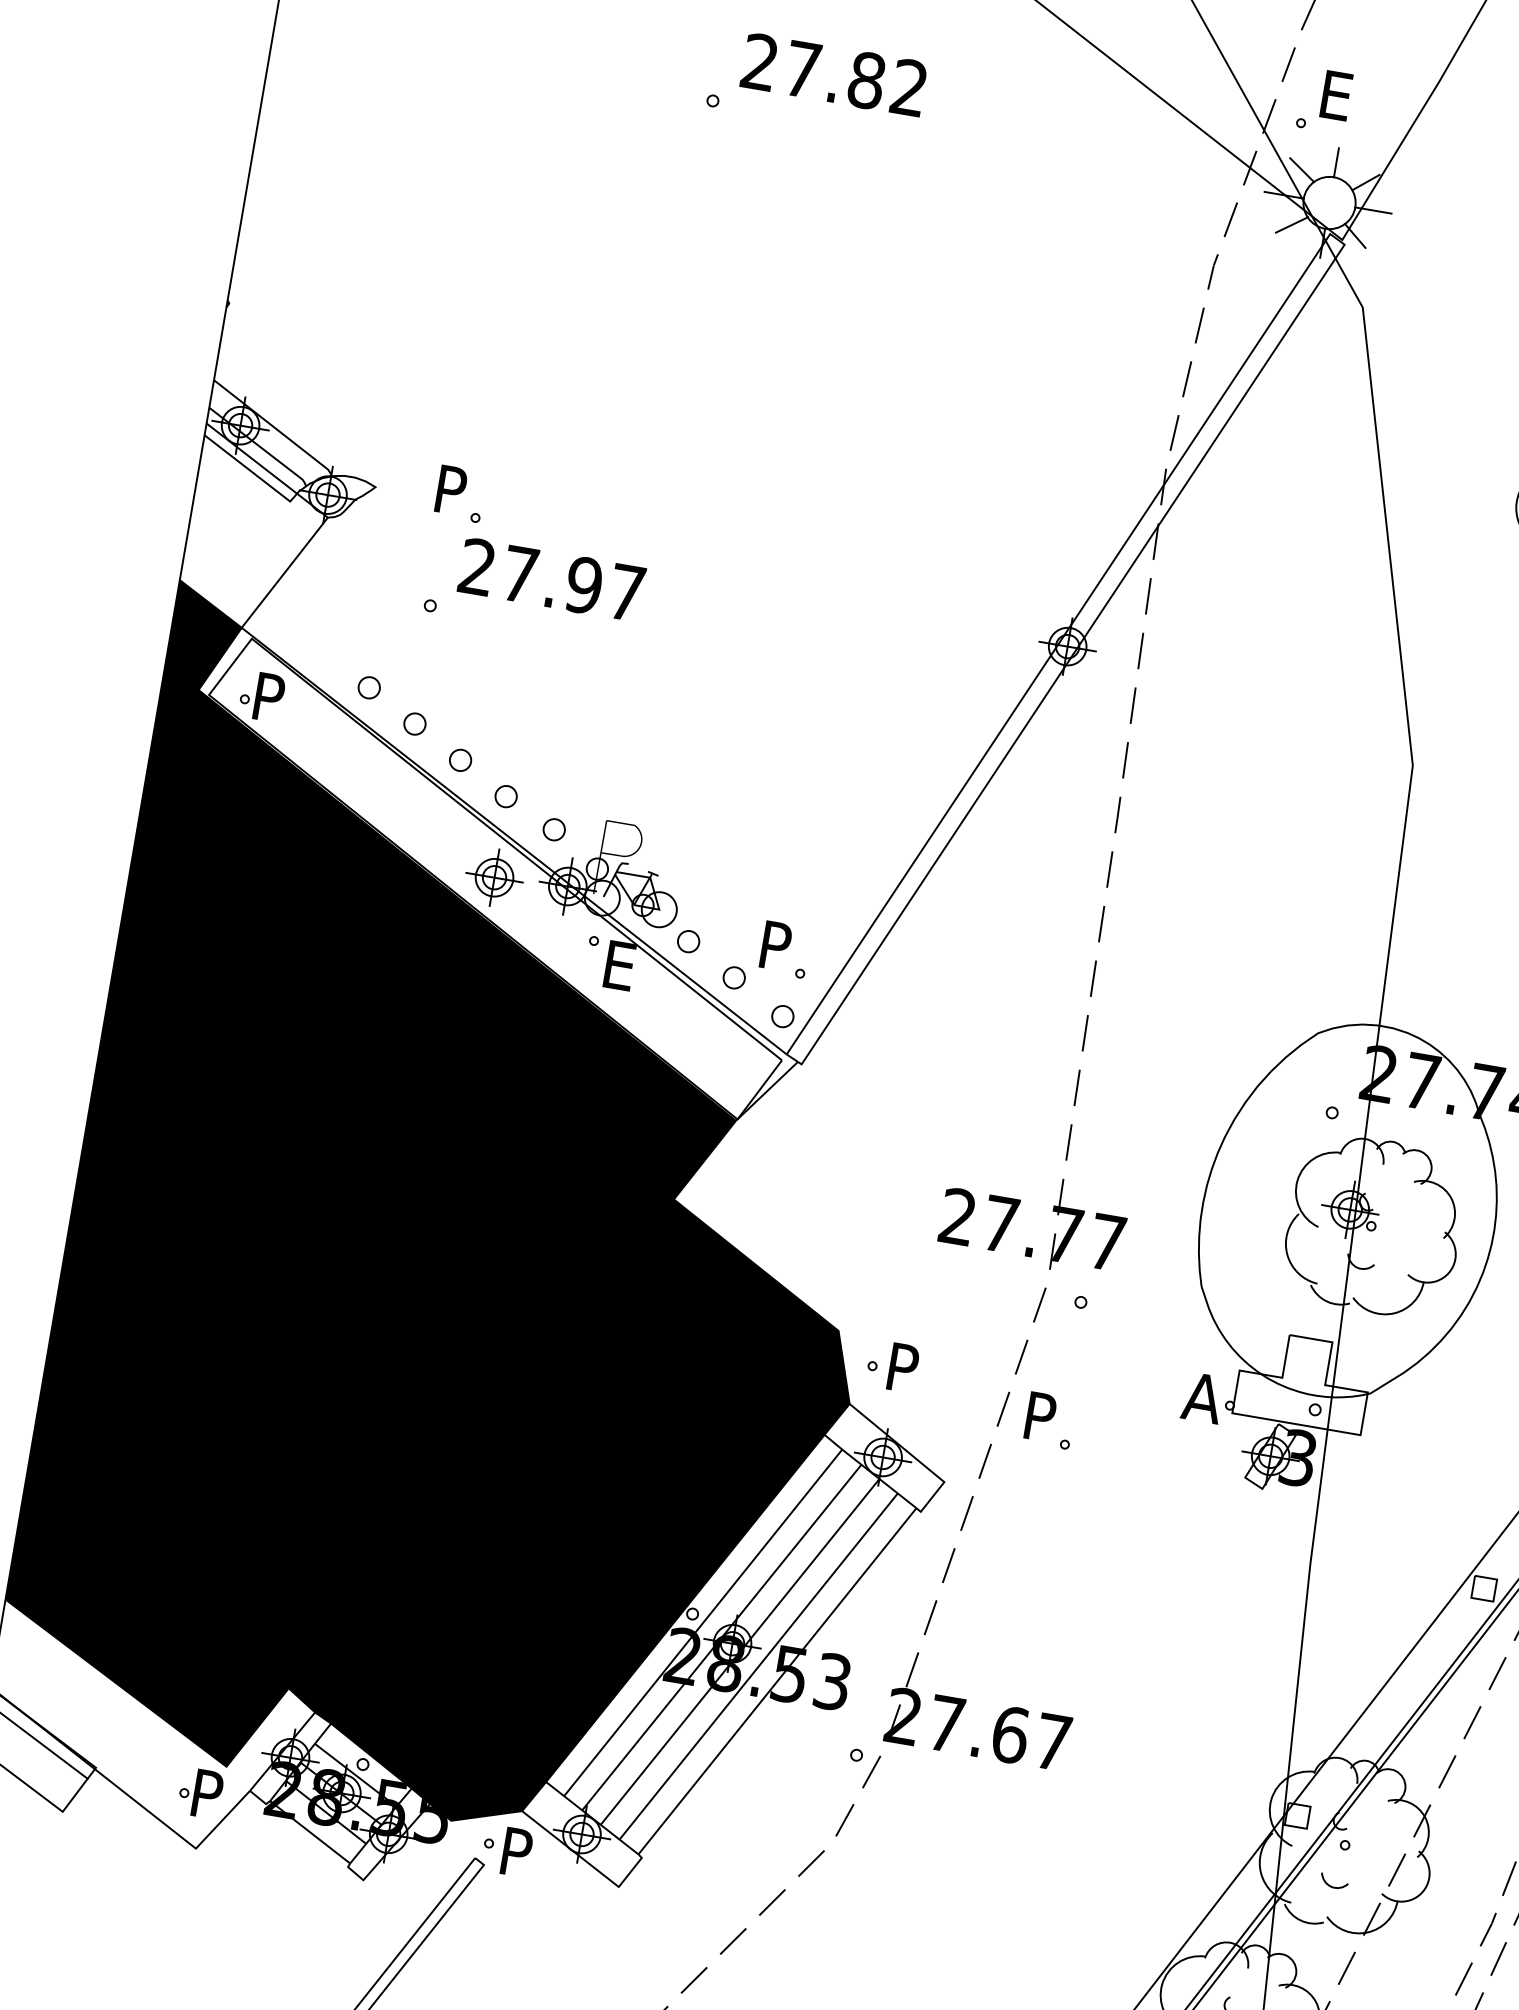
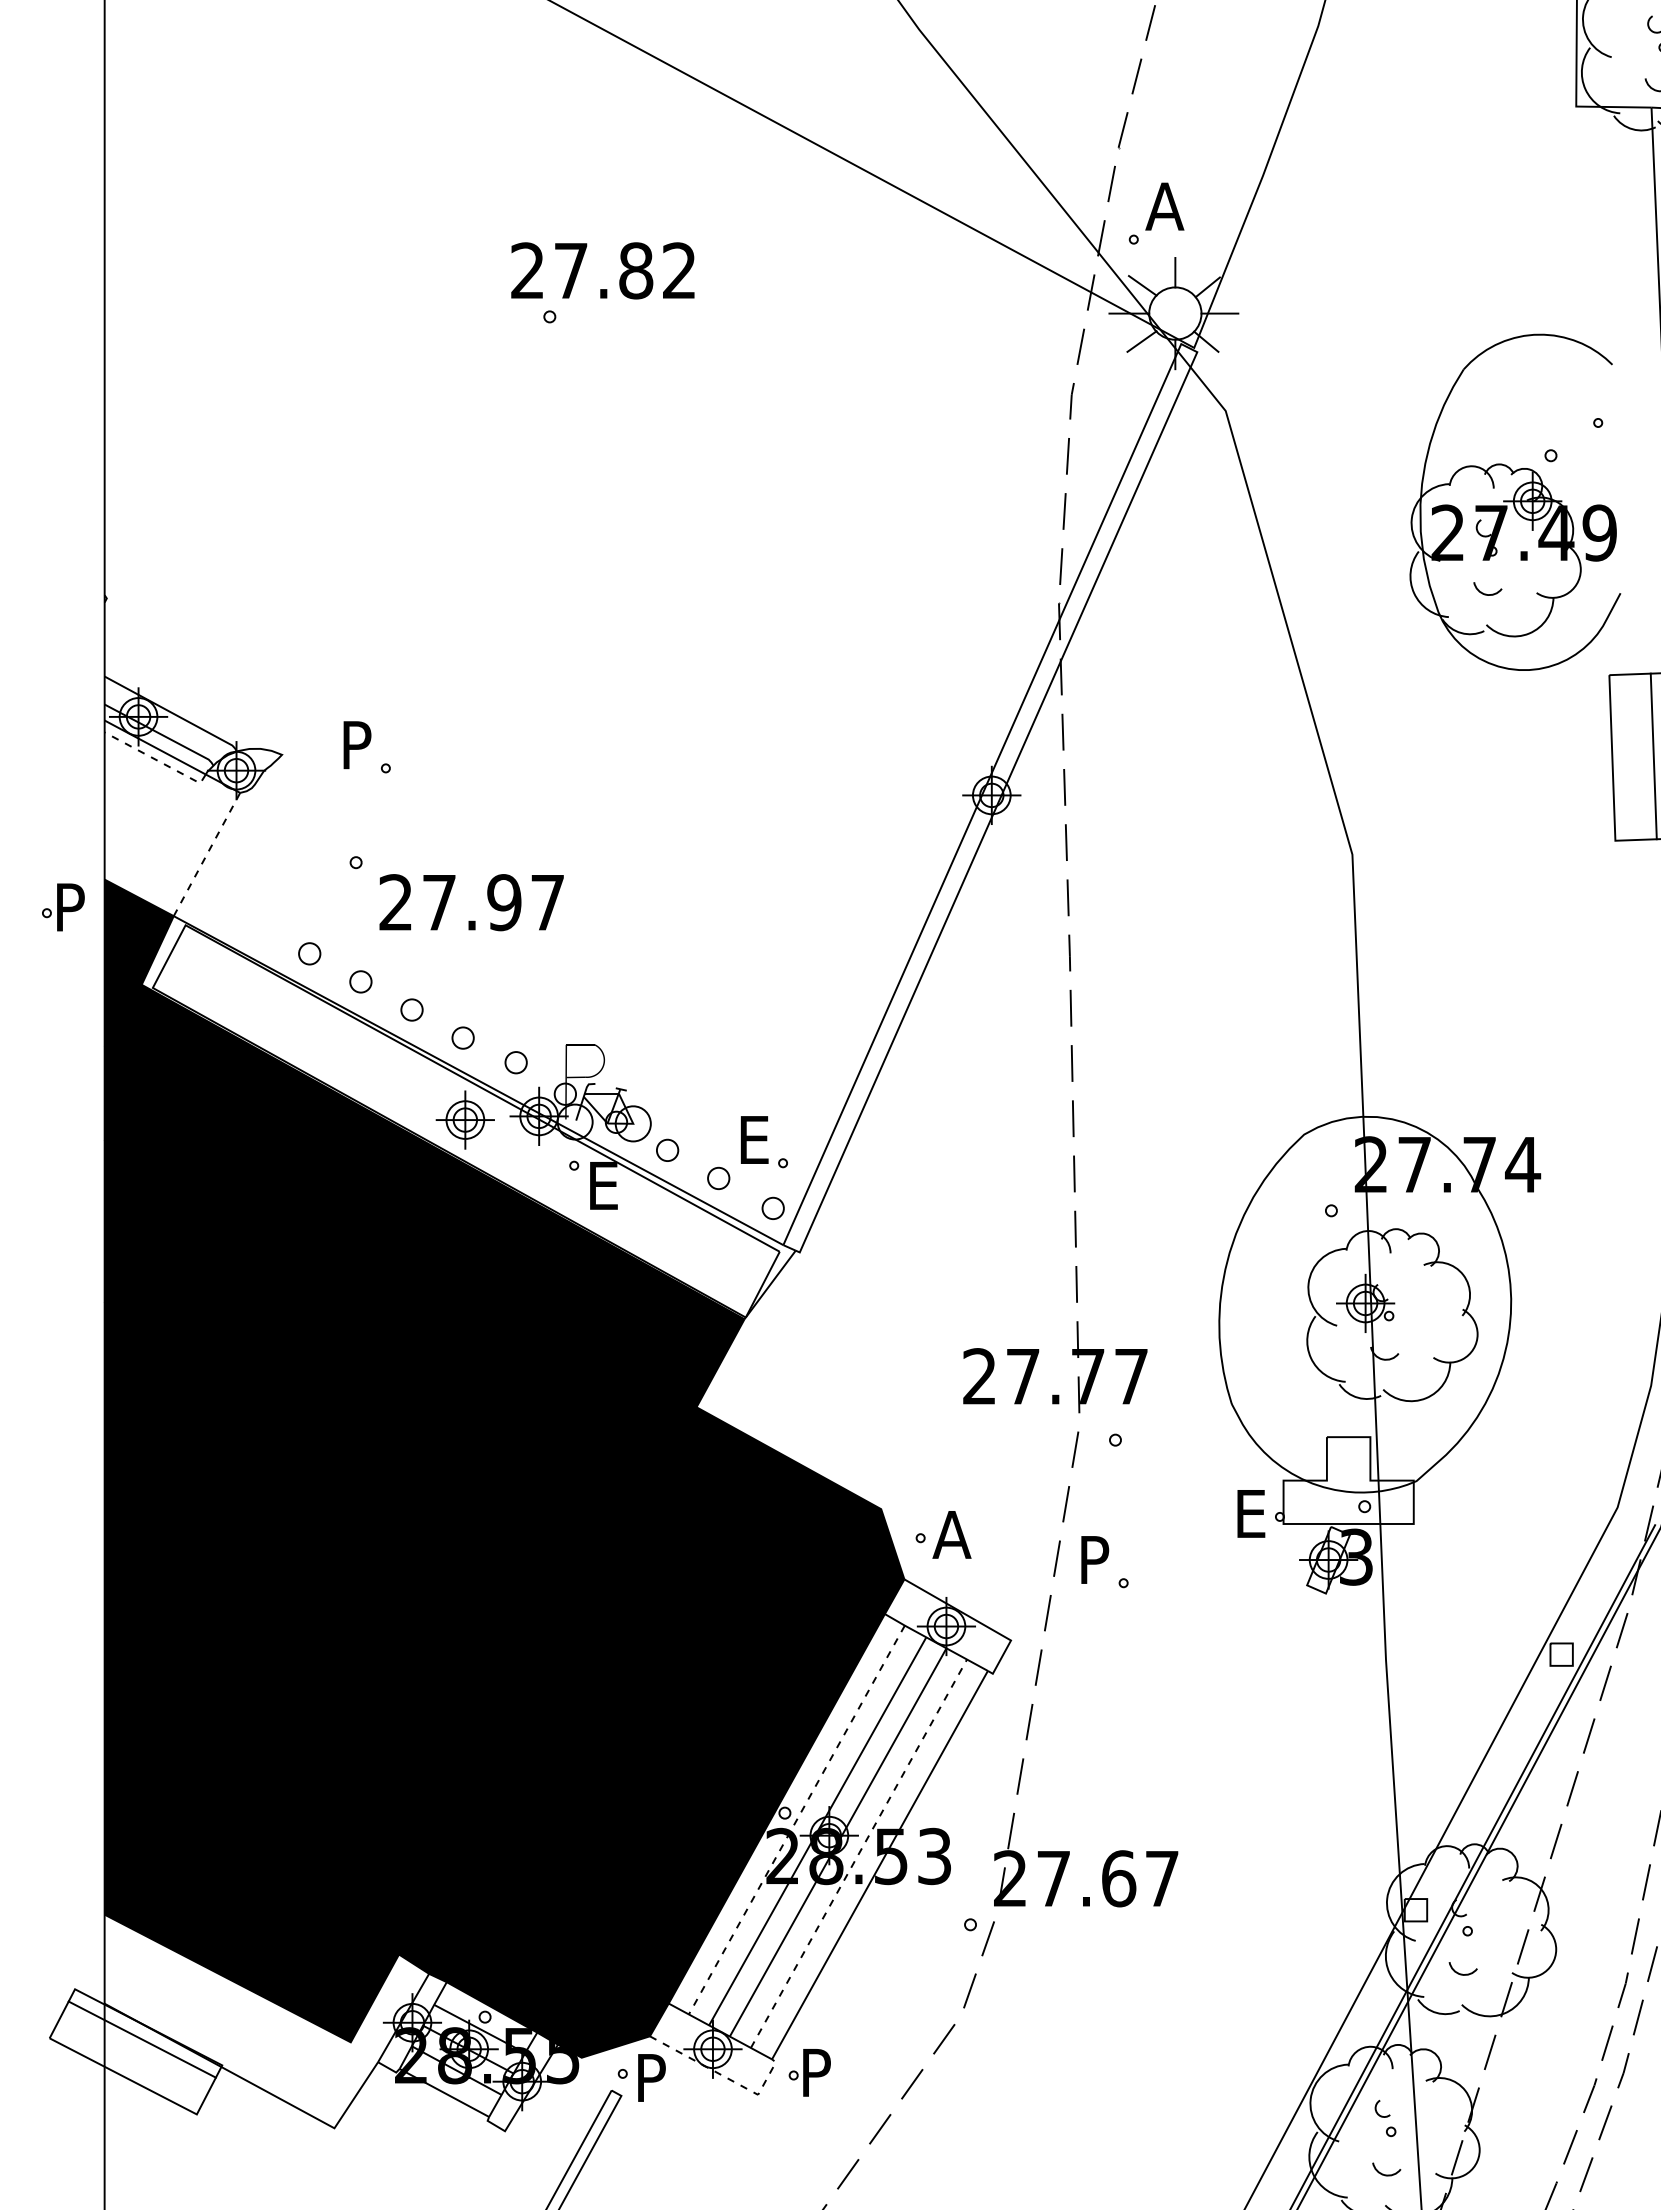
text: (833, 74) -> (602, 270), moved
text: (1336, 95) -> (1164, 206), E -> A
line: (251, 471) -> (157, 760), solid -> dashed
line: (284, 572) -> (206, 854), solid -> dashed
text: (551, 579) -> (471, 902), moved
part: (262, 696) -> (63, 907), moved
text: (778, 946) -> (757, 1139), P -> E
text: (903, 1367) -> (951, 1534), P -> A
text: (1202, 1397) -> (1251, 1513), A -> E
line: (702, 1623) -> (796, 1820), solid -> dashed
line: (759, 1666) -> (859, 1853), solid -> dashed
part: (200, 1792) -> (809, 2072), moved
line: (588, 1863) -> (724, 2076), solid -> dashed

